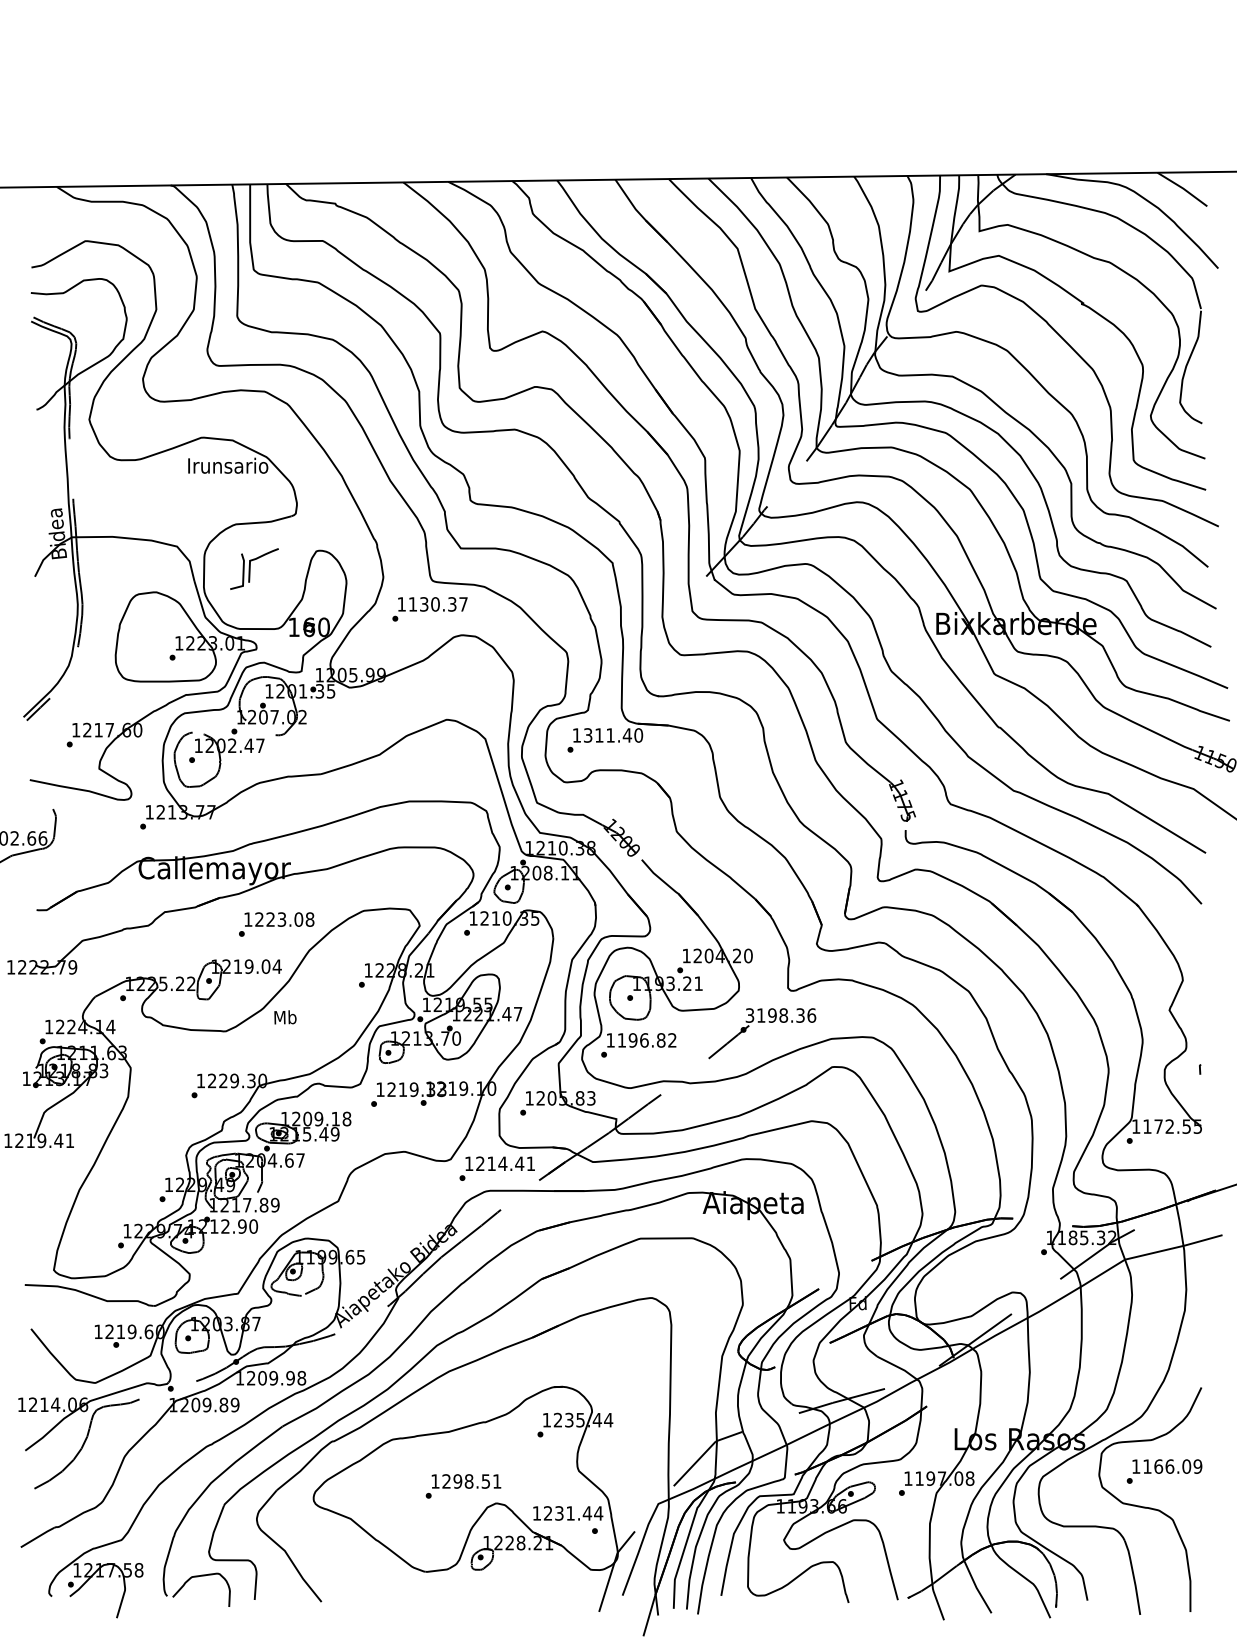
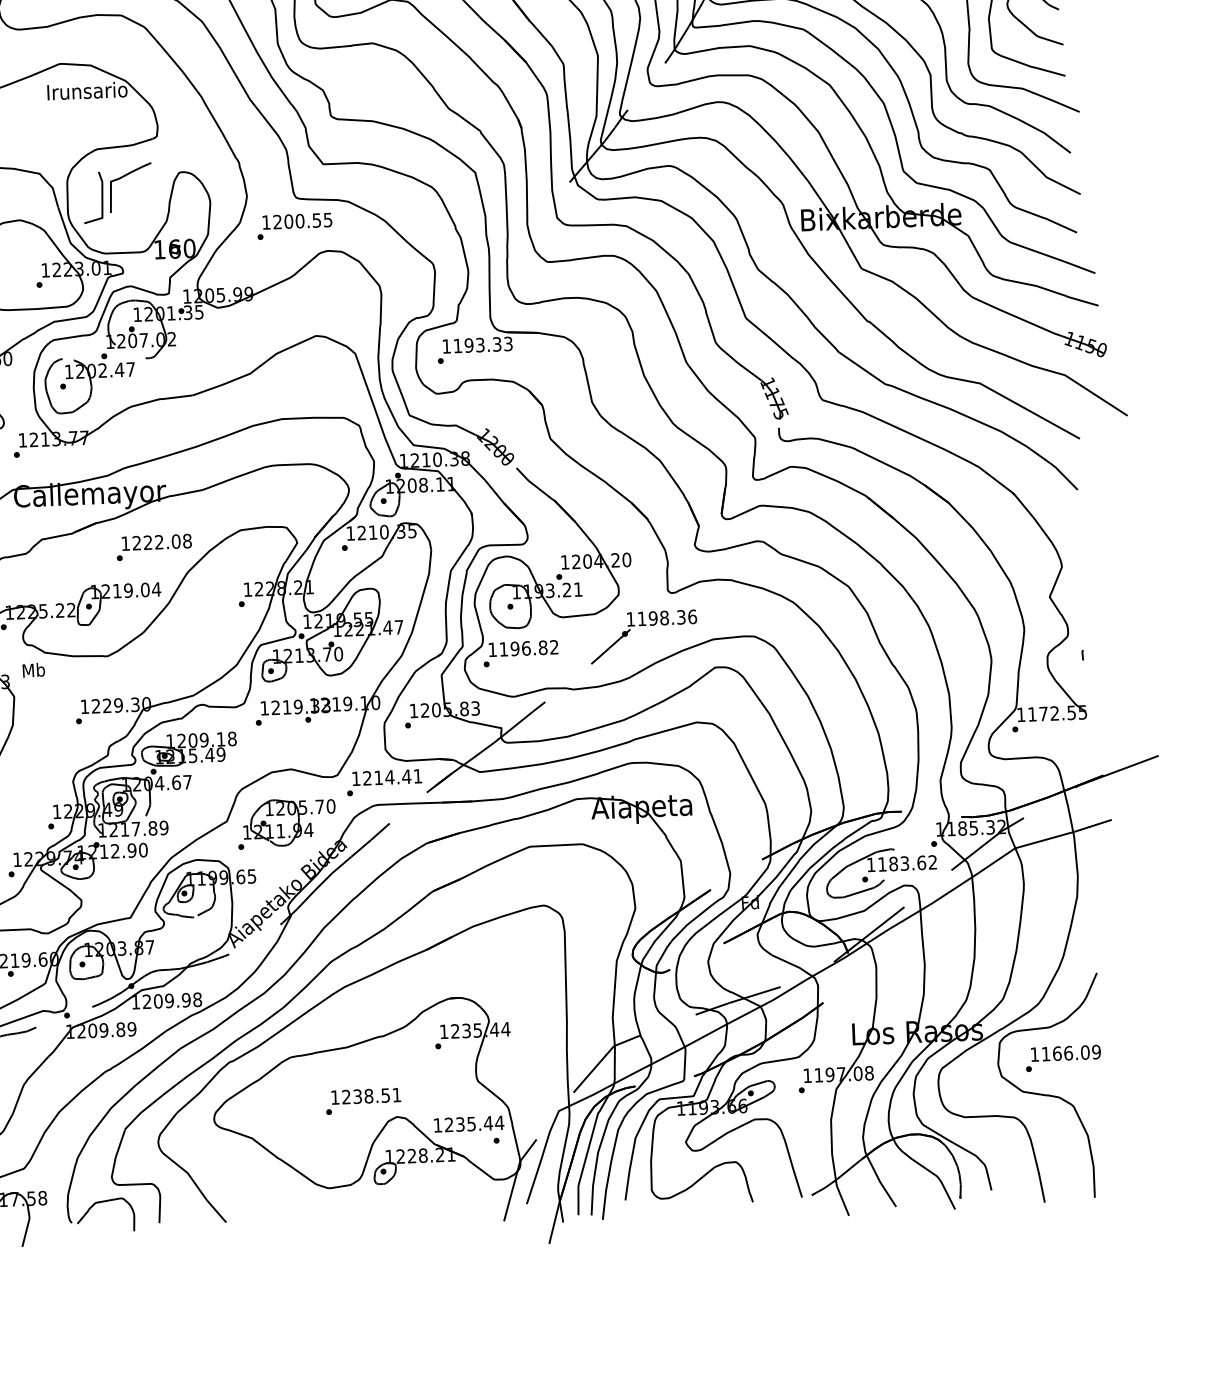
part: (254, 568) -> (117, 192), size x1.43
text: (437, 604) -> (302, 221), 1130.37 -> 1200.55
text: (613, 735) -> (483, 345), 1311.40 -> 1193.33
text: (281, 919) -> (158, 542), 1223.08 -> 1222.08
text: (749, 1015) -> (630, 619), 3198.36 -> 1198.36
text: (285, 1017) -> (33, 670), moved
part: (397, 1205) -> (286, 823), added
part: (989, 1278) -> (880, 872), added
text: (457, 1481) -> (357, 1096), 1298.51 -> 1238.51
text: (570, 1513) -> (471, 1124), 1231.44 -> 1235.44

